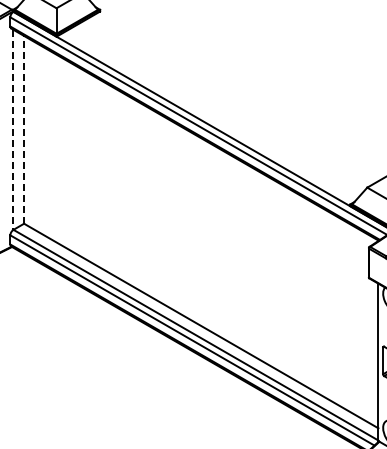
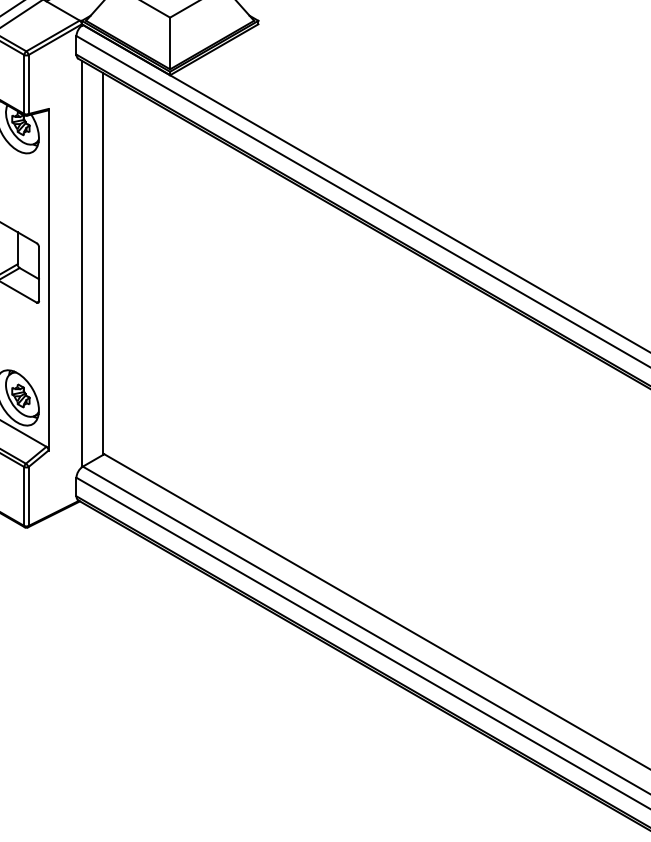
line: (23, 129) -> (103, 263), dashed -> solid
line: (13, 130) -> (82, 265), dashed -> solid

